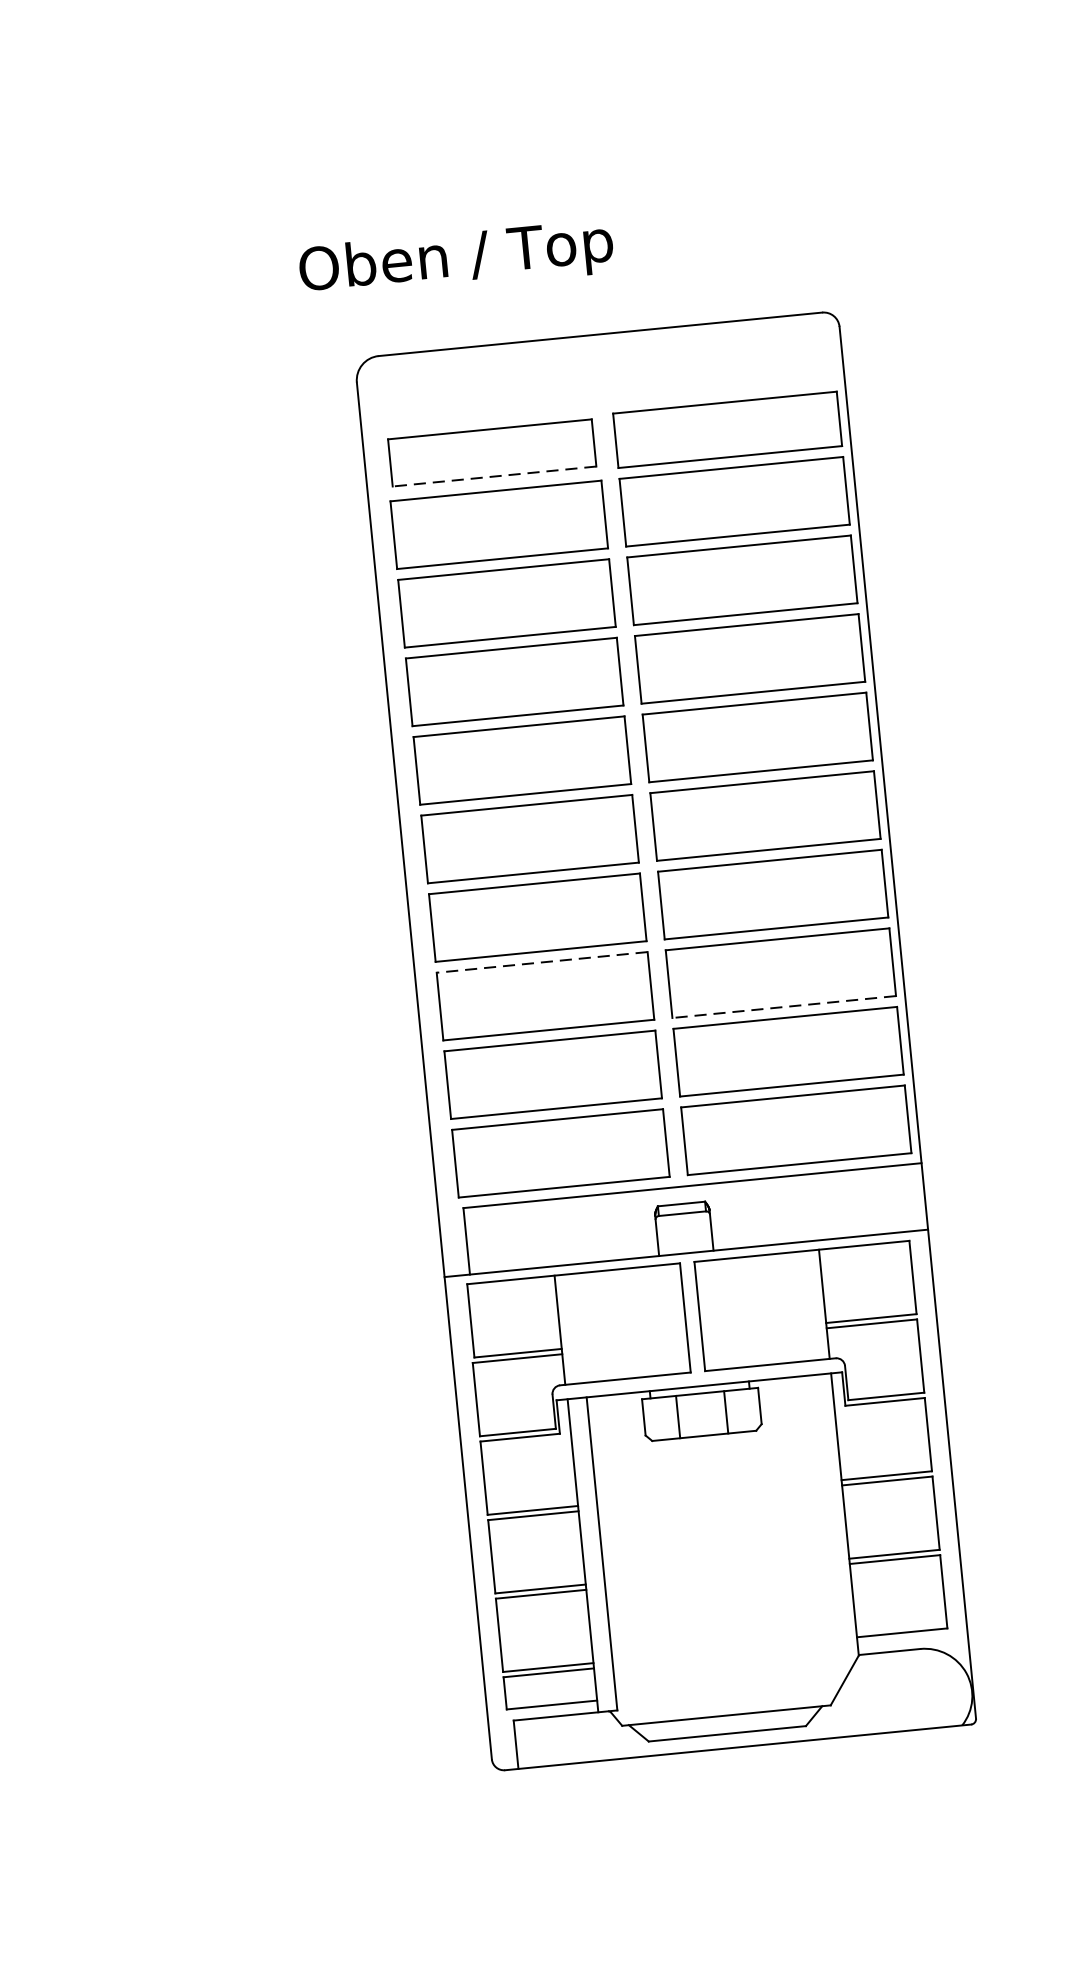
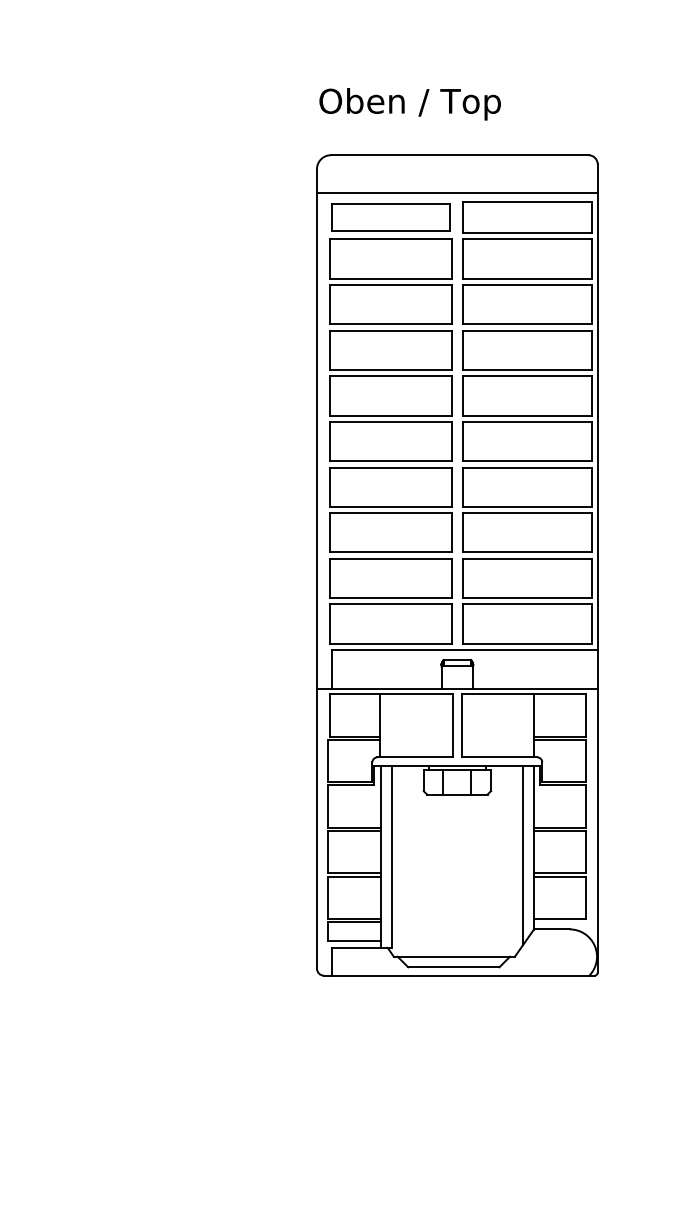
text: (455, 260) -> (409, 104), moved
line: (601, 400) -> (456, 193), added
line: (494, 477) -> (390, 231), dashed -> solid
line: (541, 963) -> (390, 513), dashed -> solid
line: (784, 1007) -> (527, 552), dashed -> solid
line: (826, 1529) -> (522, 855), added

